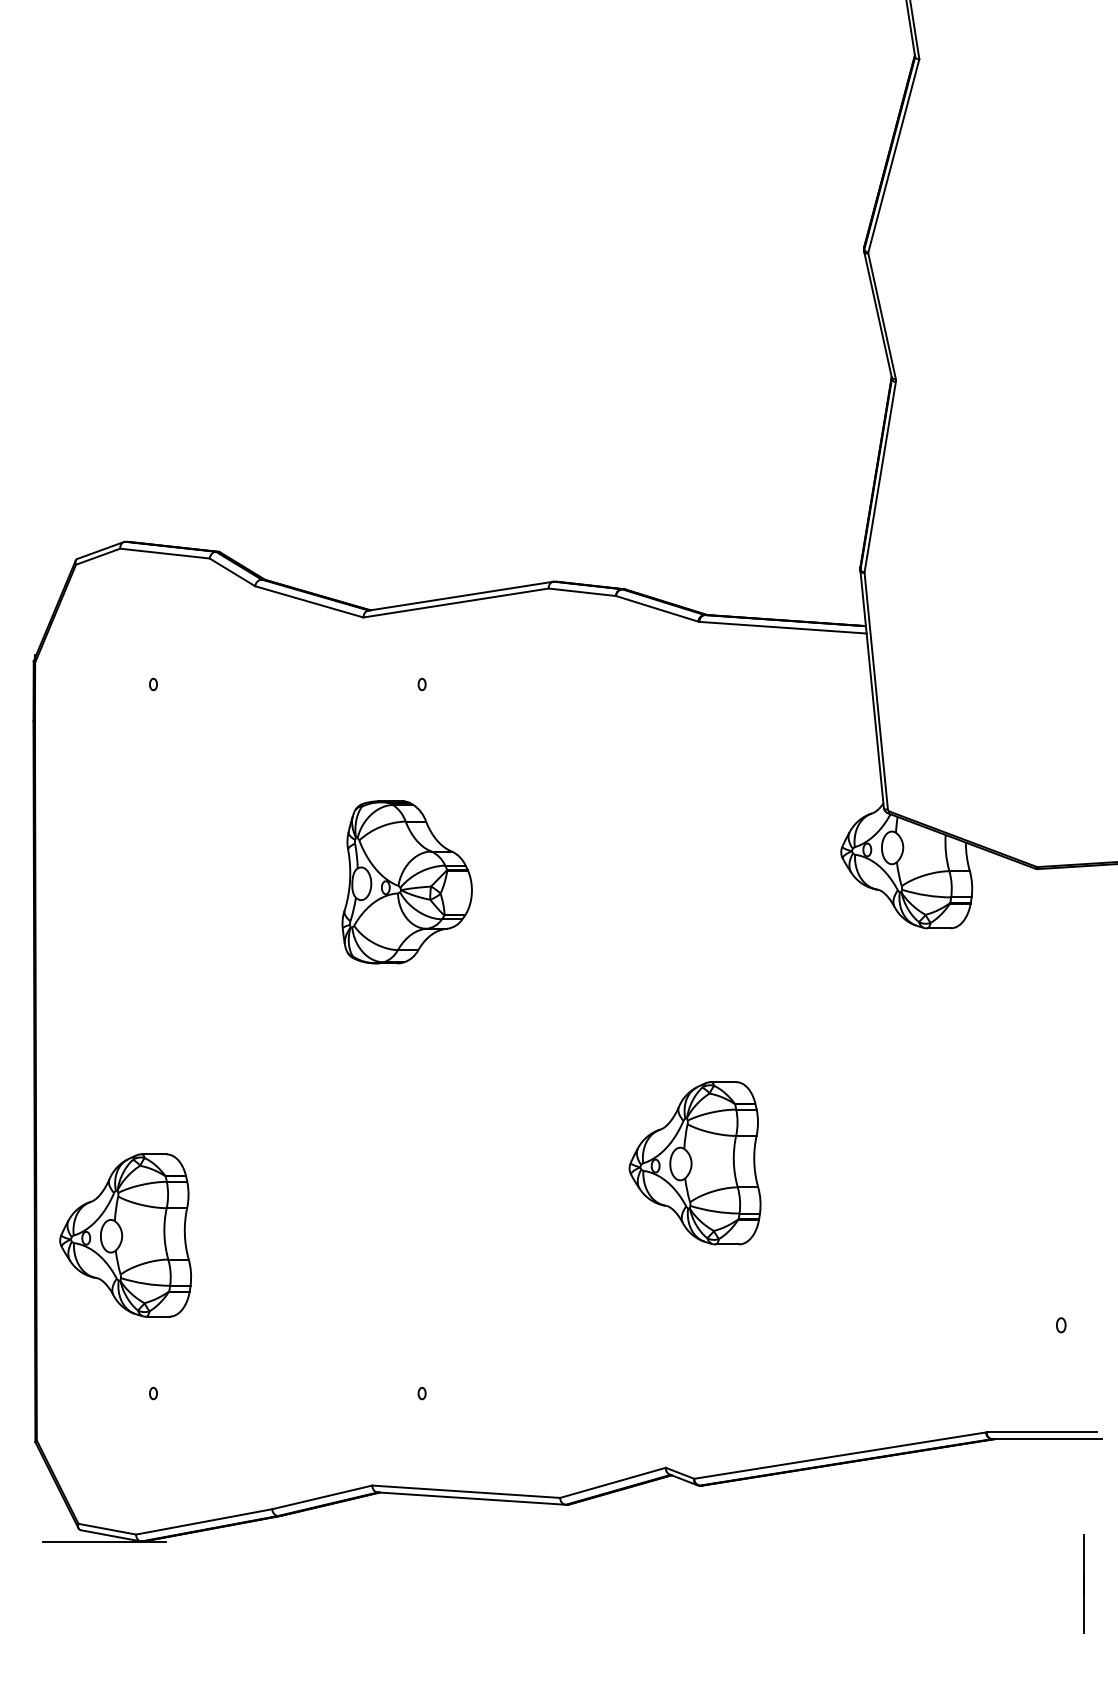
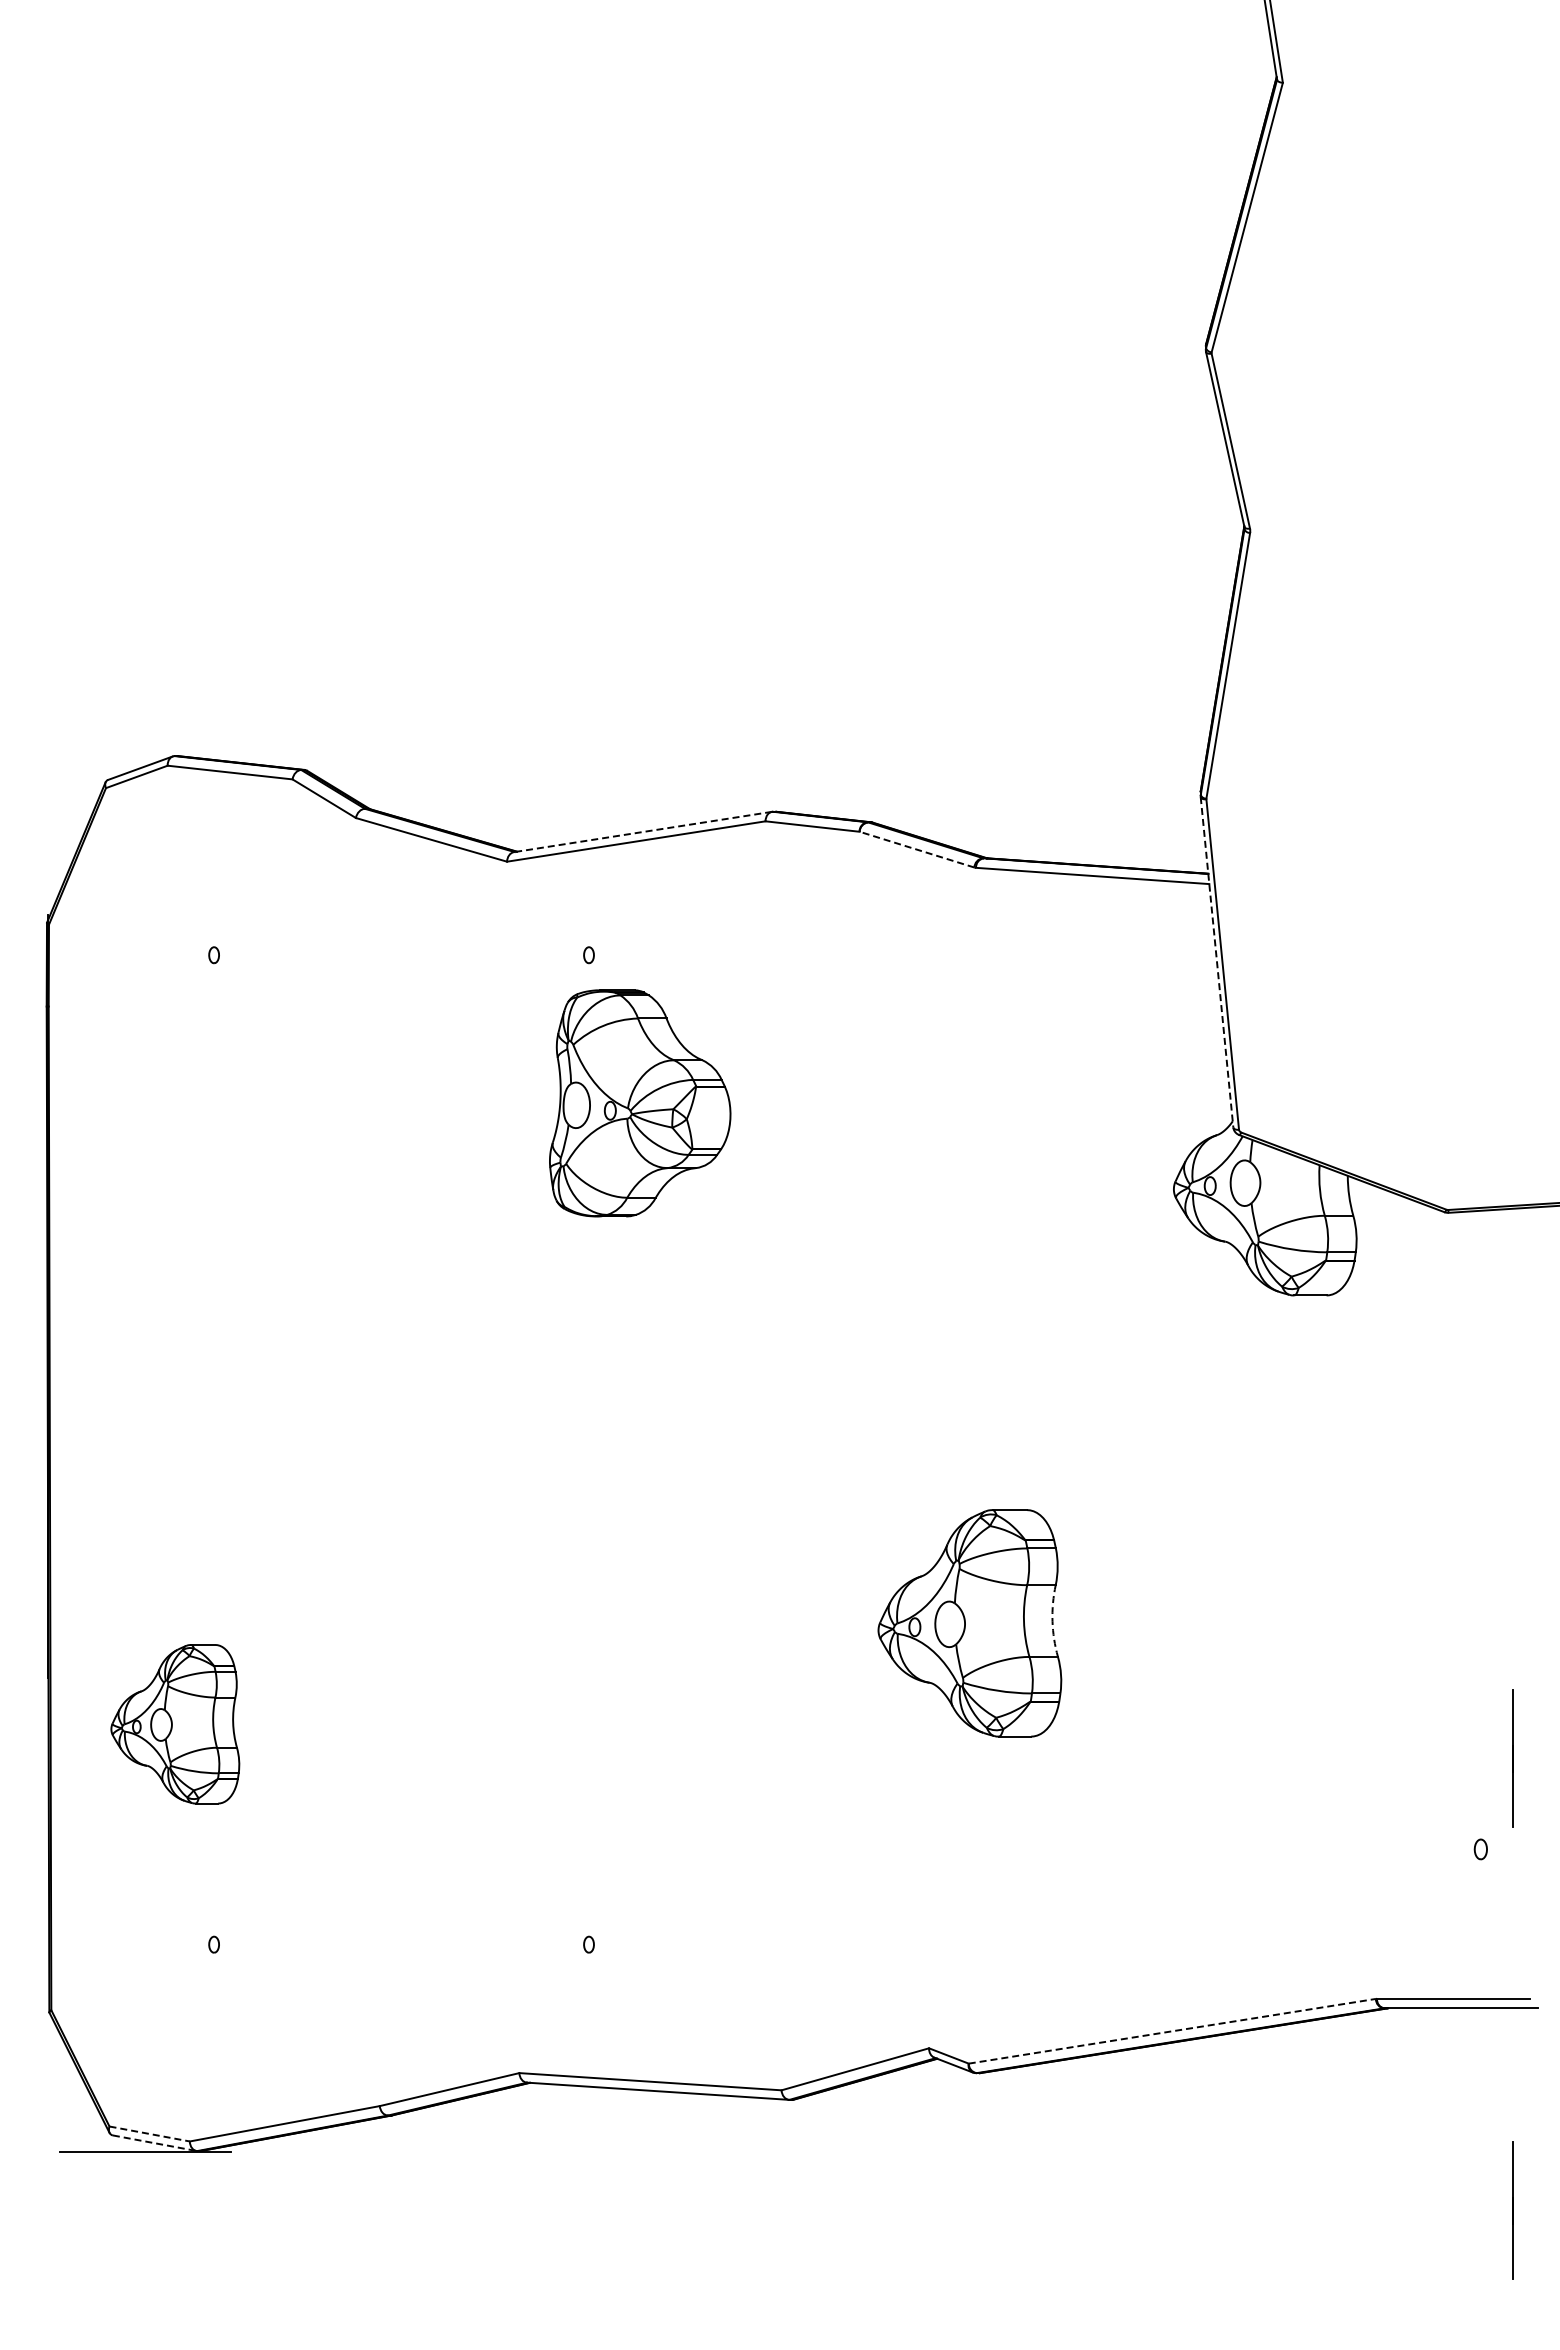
line: (460, 596) -> (642, 832), solid -> dashed
line: (656, 608) -> (916, 849), solid -> dashed
line: (872, 689) -> (1217, 962), solid -> dashed
part: (407, 882) -> (640, 1103), moved
arc: (754, 1161) -> (1052, 1621), solid -> dashed
part: (125, 1235) -> (175, 1724), size x0.7
line: (1083, 1260) -> (1512, 1758), added
line: (840, 1455) -> (1172, 2031), solid -> dashed
line: (107, 1528) -> (149, 2133), solid -> dashed
line: (111, 1536) -> (155, 2143), solid -> dashed

